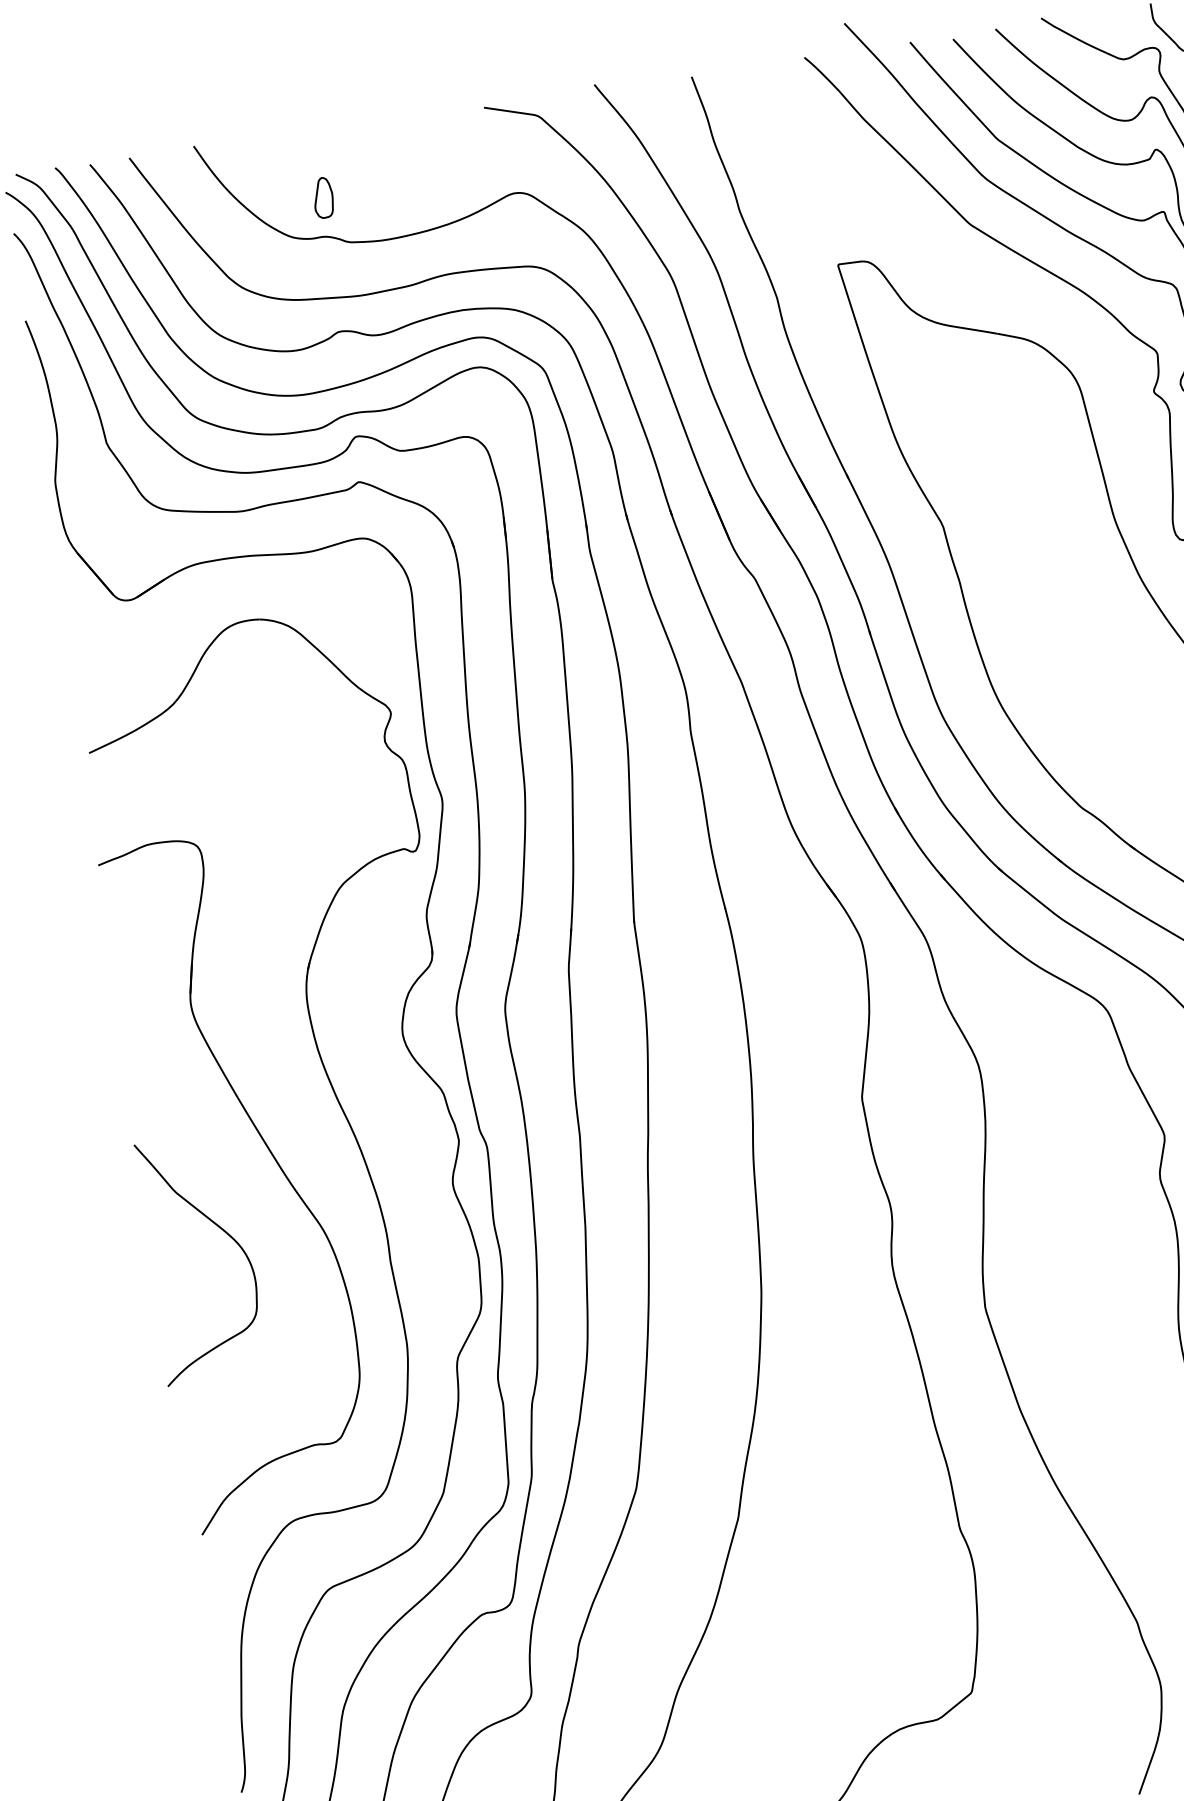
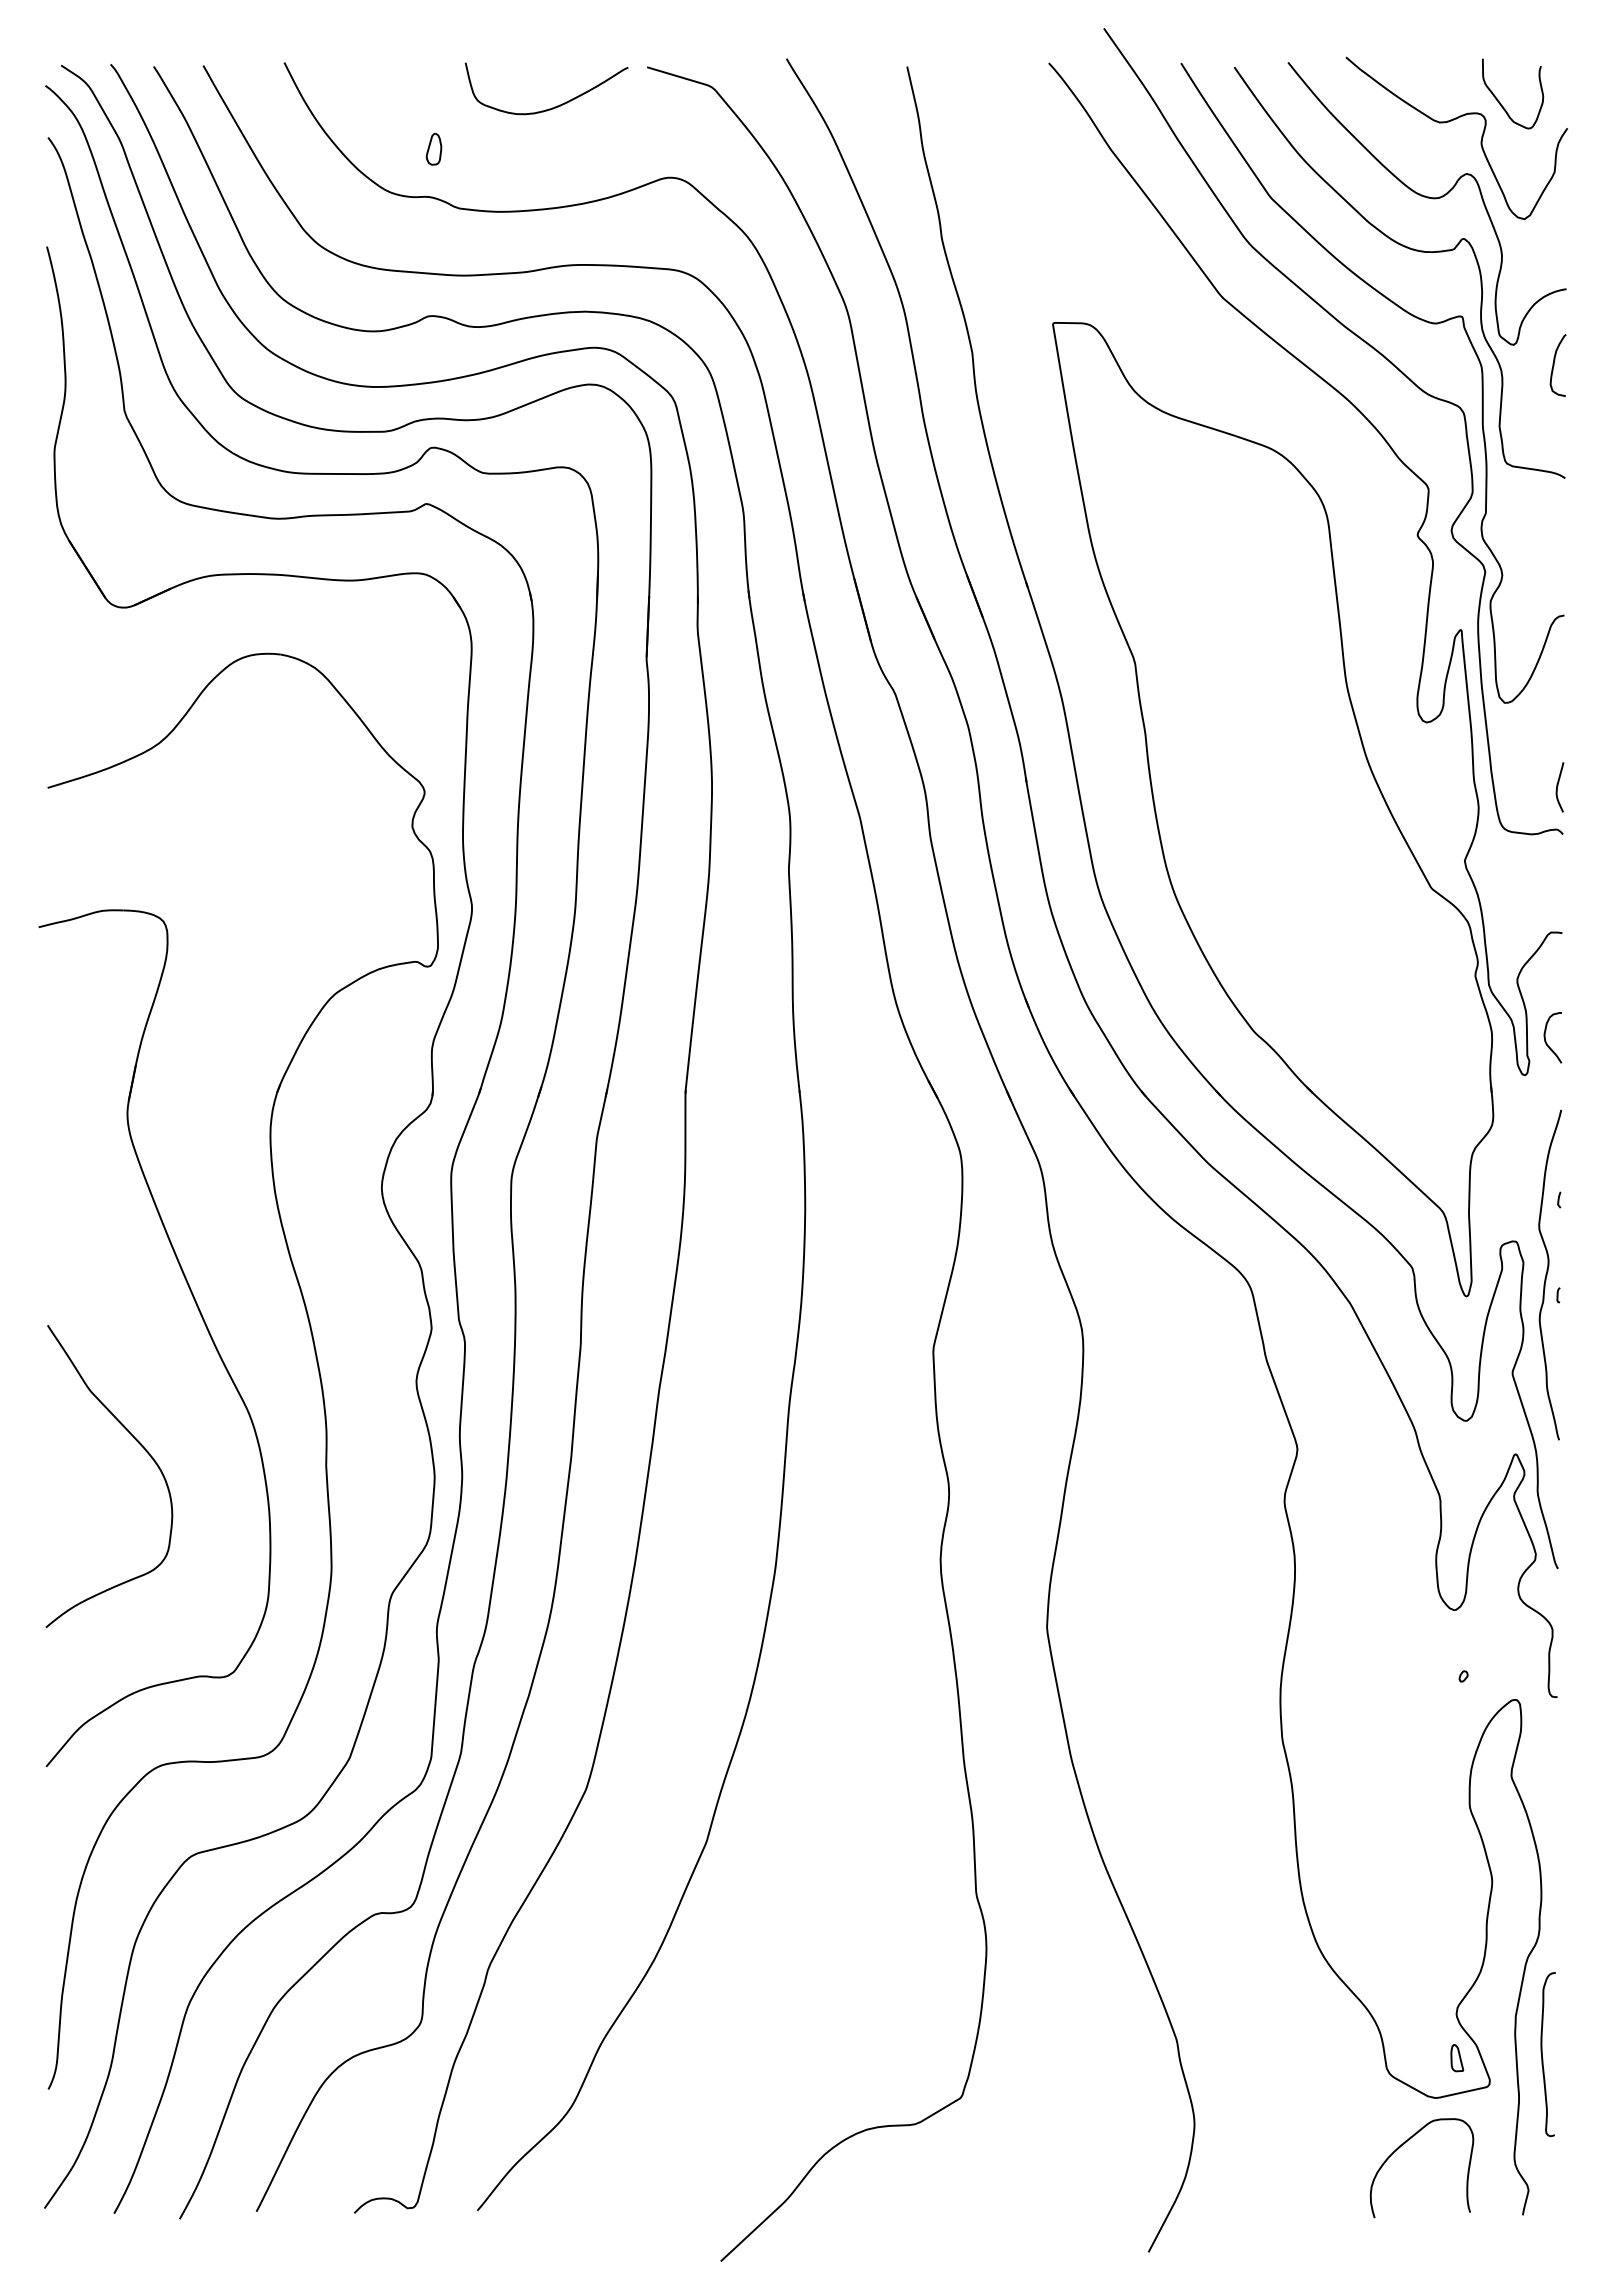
curve: (414, 149) -> (554, 106), added
part: (322, 198) -> (433, 149), size x0.62
curve: (226, 1234) -> (145, 1451), moved

